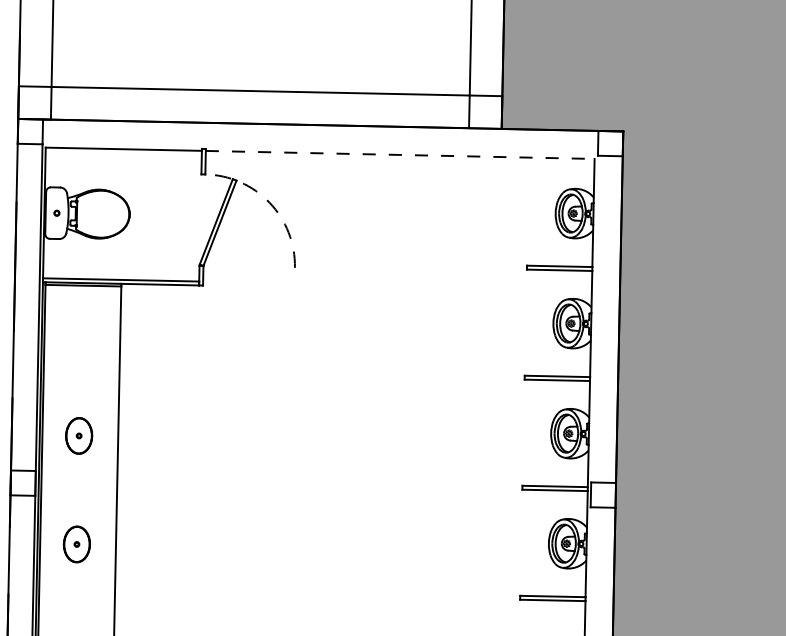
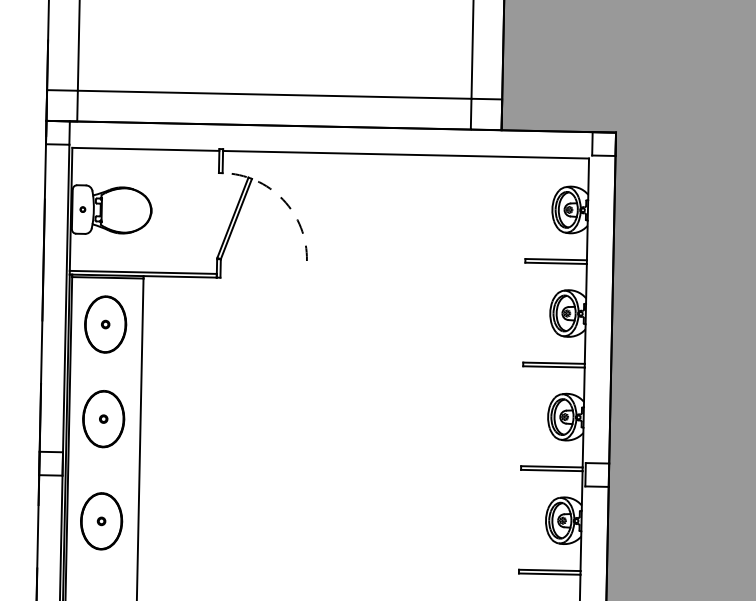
line: (400, 154) -> (406, 154), dashed -> solid
part: (80, 335) -> (105, 324), added
part: (78, 436) -> (103, 419), size x1.67
part: (76, 544) -> (101, 521), size x1.67

